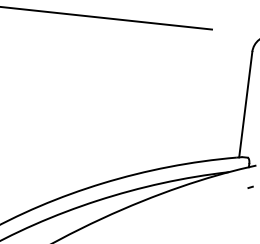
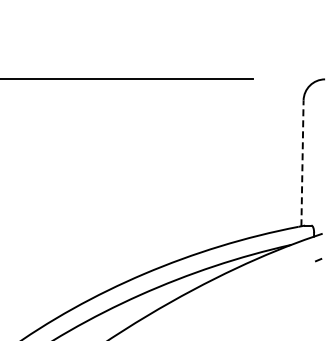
line: (245, 104) -> (302, 163), solid -> dashed

